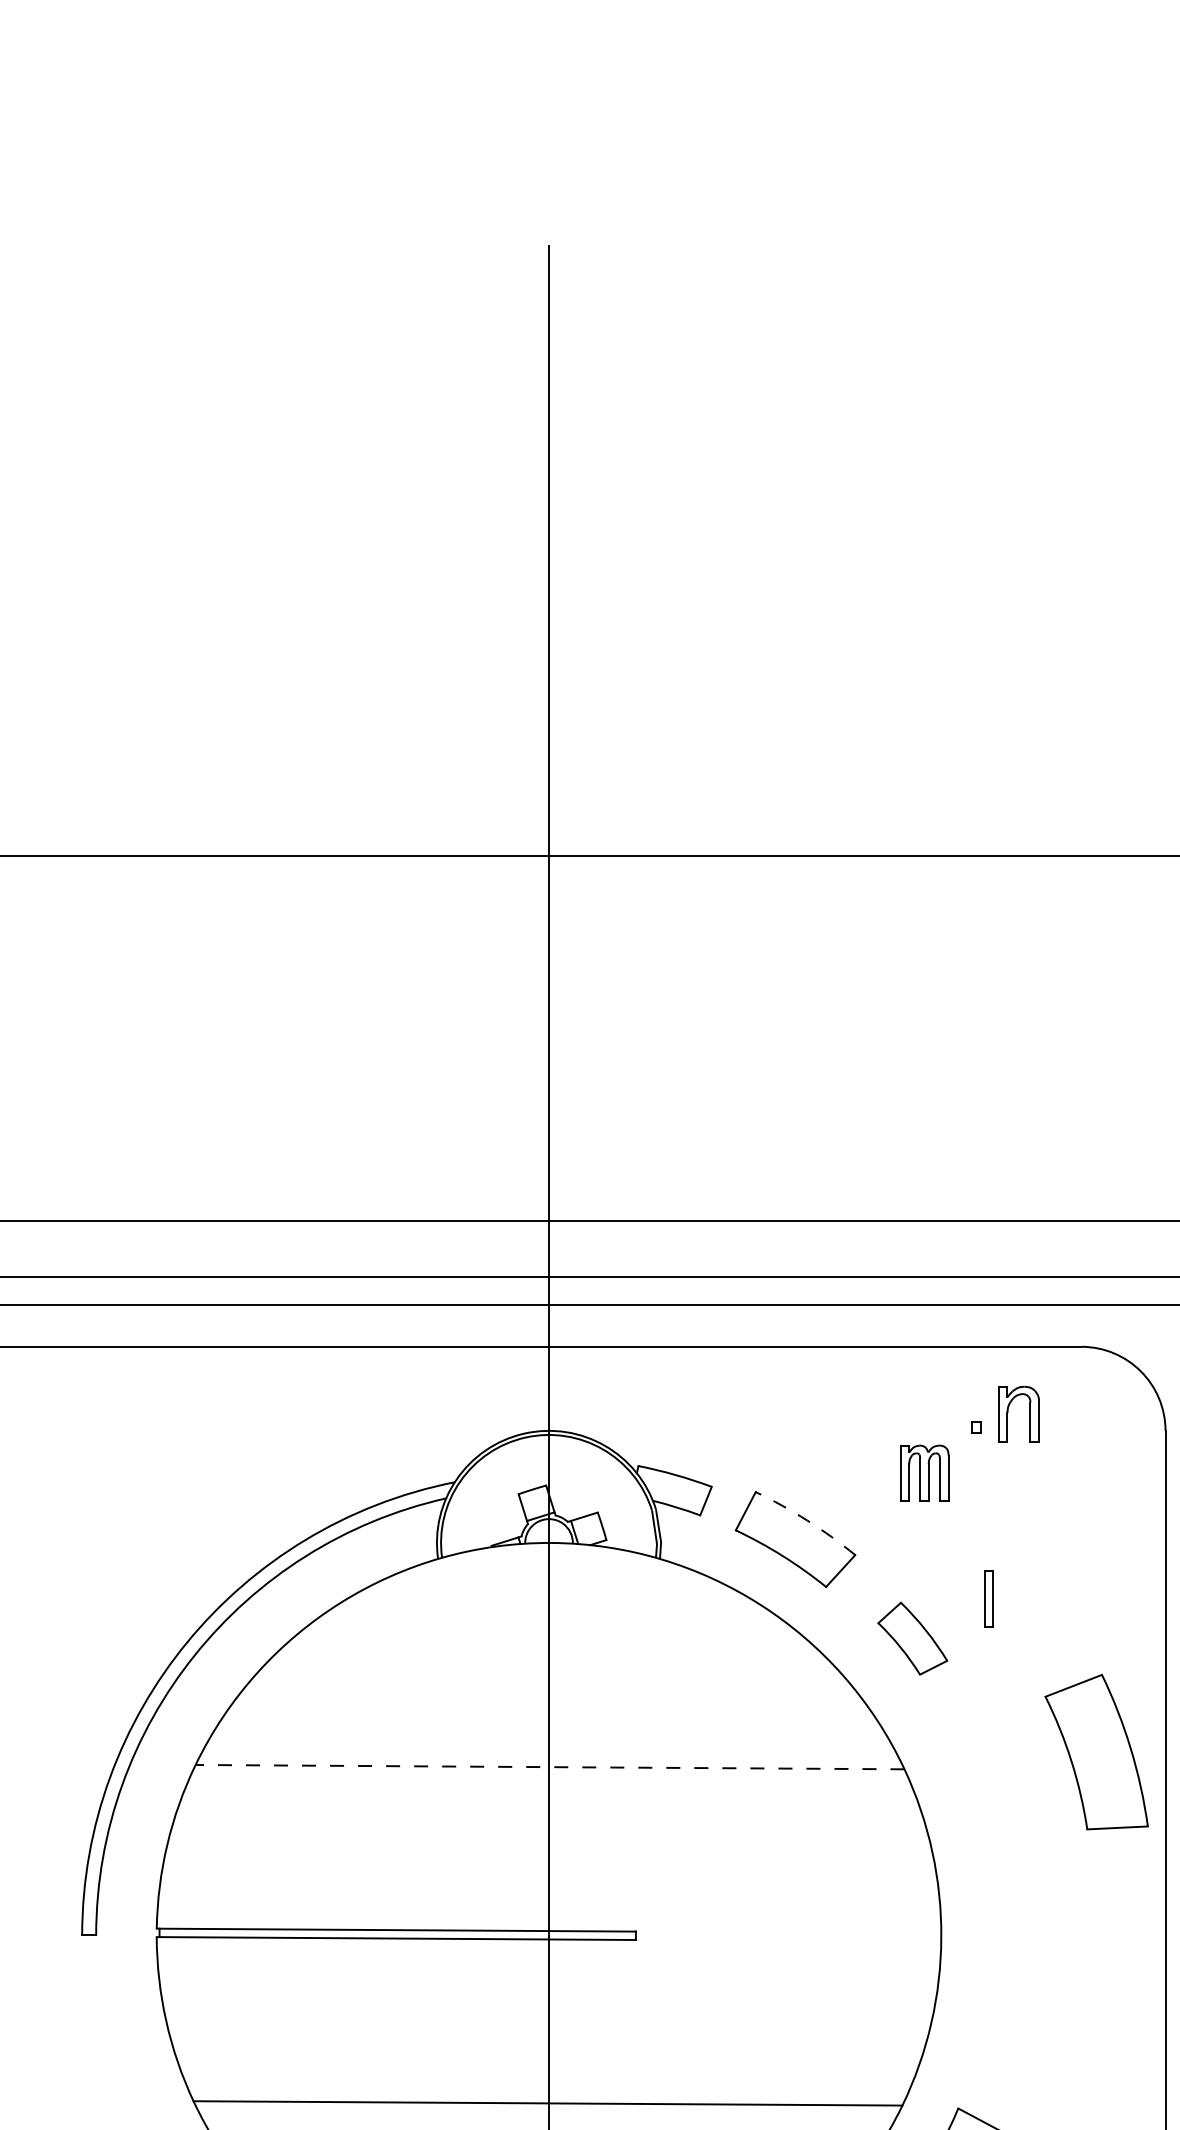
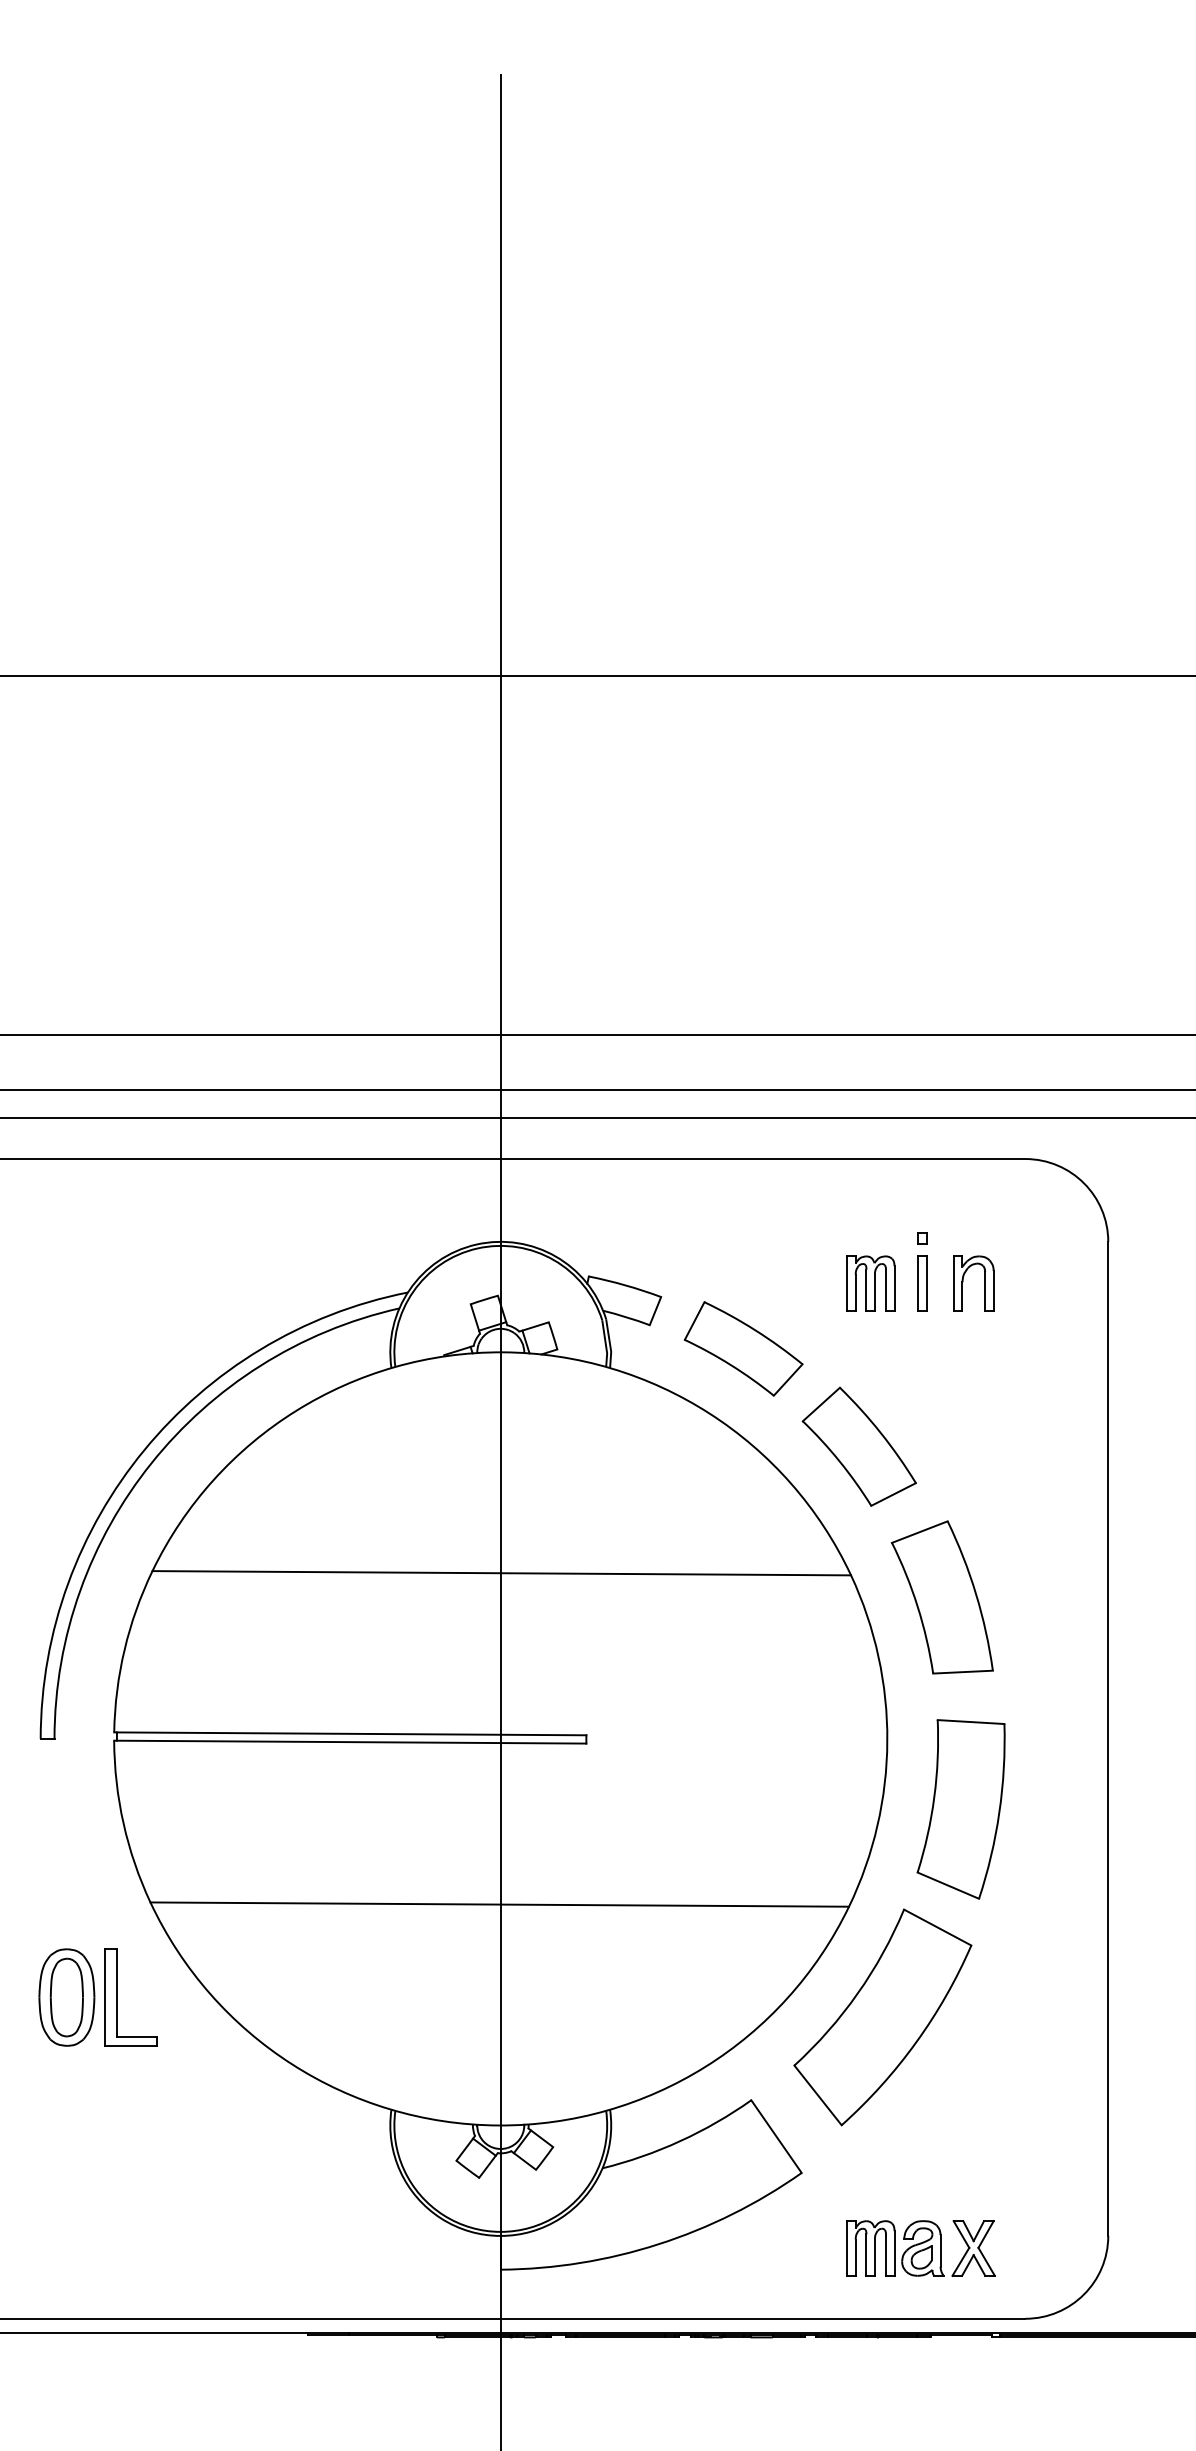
part: (1008, 1413) -> (963, 1282), moved
arc: (807, 1520) -> (755, 1330), dashed -> solid
part: (989, 1598) -> (922, 1283), moved
part: (912, 1638) -> (858, 1446), size x1.67
part: (1096, 1752) -> (942, 1597), moved
line: (549, 1767) -> (501, 1573), dashed -> solid
part: (1015, 2006) -> (960, 1809), added

